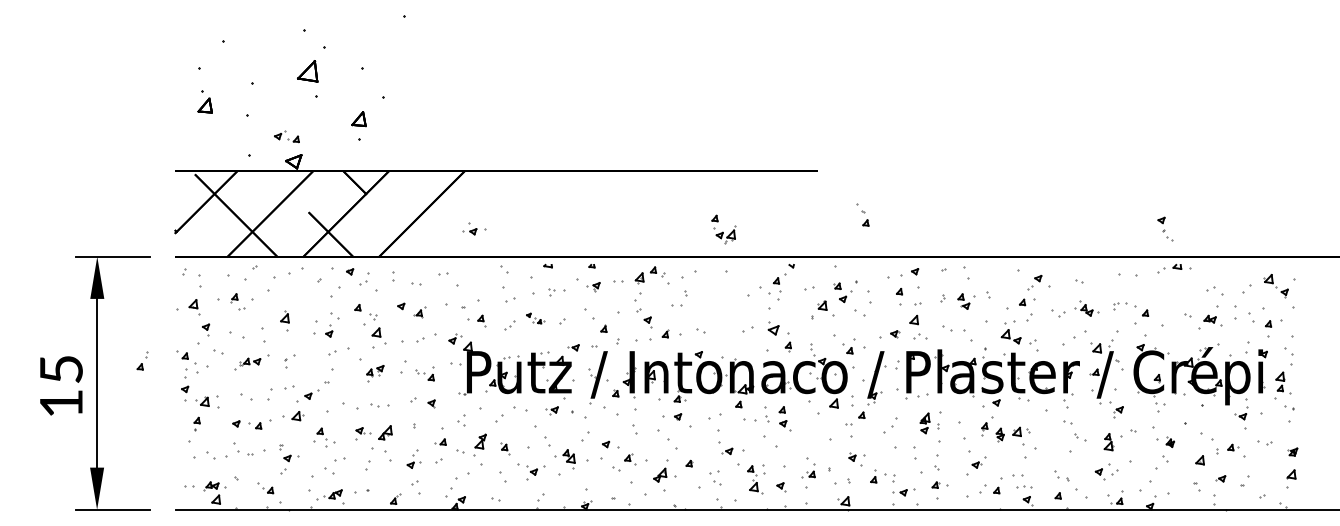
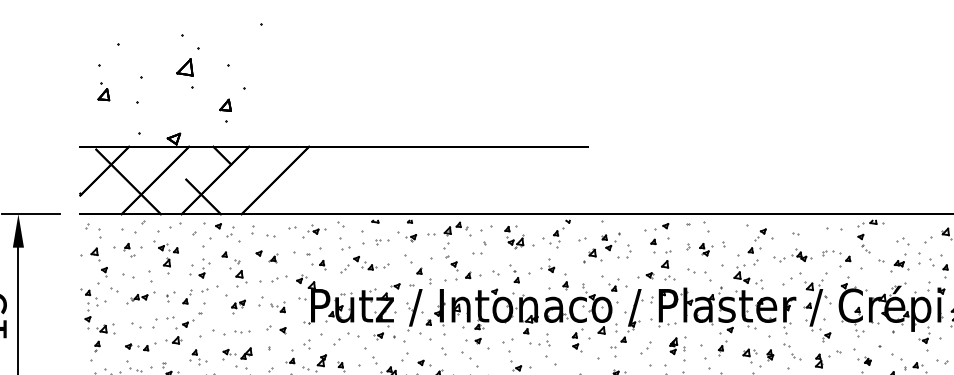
part: (286, 136) -> (168, 248), moved
part: (862, 214) -> (514, 273), moved
part: (474, 228) -> (317, 229), moved
part: (1165, 228) -> (864, 243), moved
part: (723, 229) -> (514, 237), moved
part: (867, 303) -> (628, 251), size x0.62
part: (535, 318) -> (365, 263), size x1.67
part: (766, 321) -> (548, 265), size x0.62
part: (142, 360) -> (187, 296), moved
part: (784, 418) -> (576, 342), moved
part: (999, 434) -> (769, 354), moved

